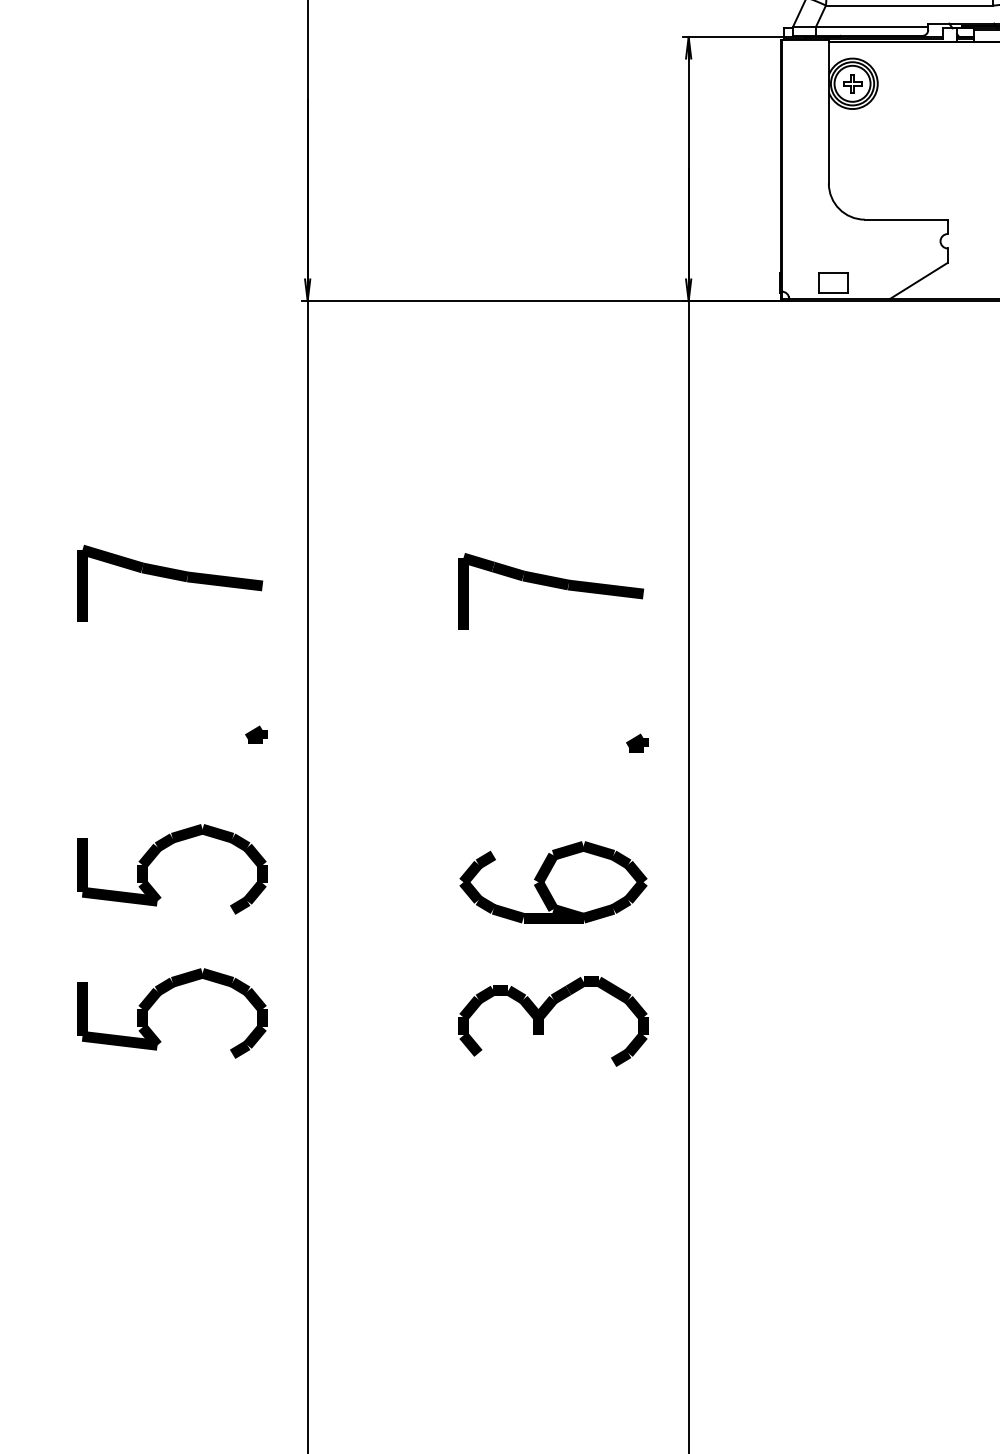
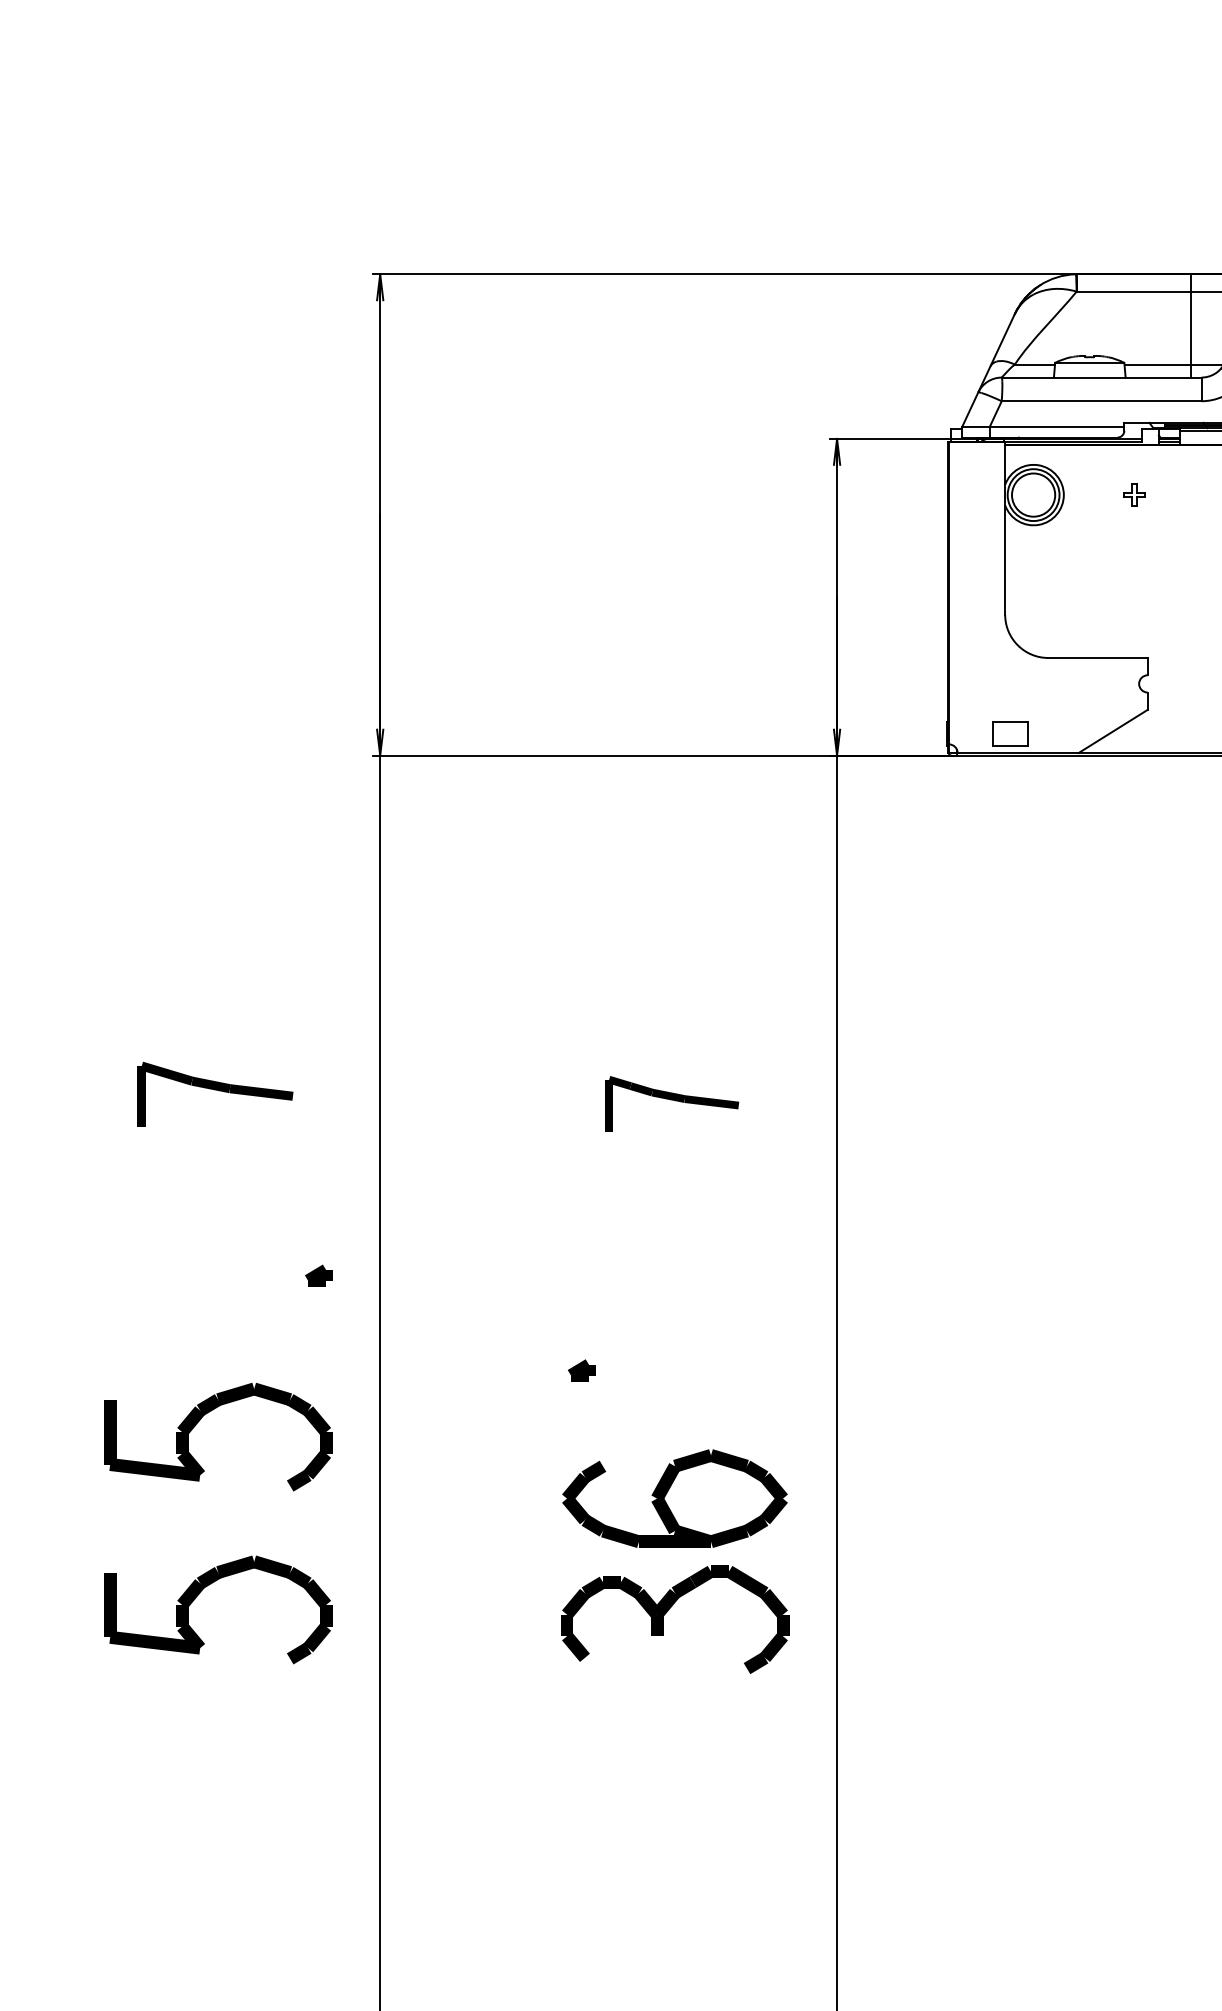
part: (852, 83) -> (1134, 494), moved
part: (170, 582) -> (215, 1093), size x0.7
part: (551, 591) -> (672, 1103), size x0.6
part: (637, 742) -> (581, 1370), moved
part: (553, 882) -> (674, 1498), moved

